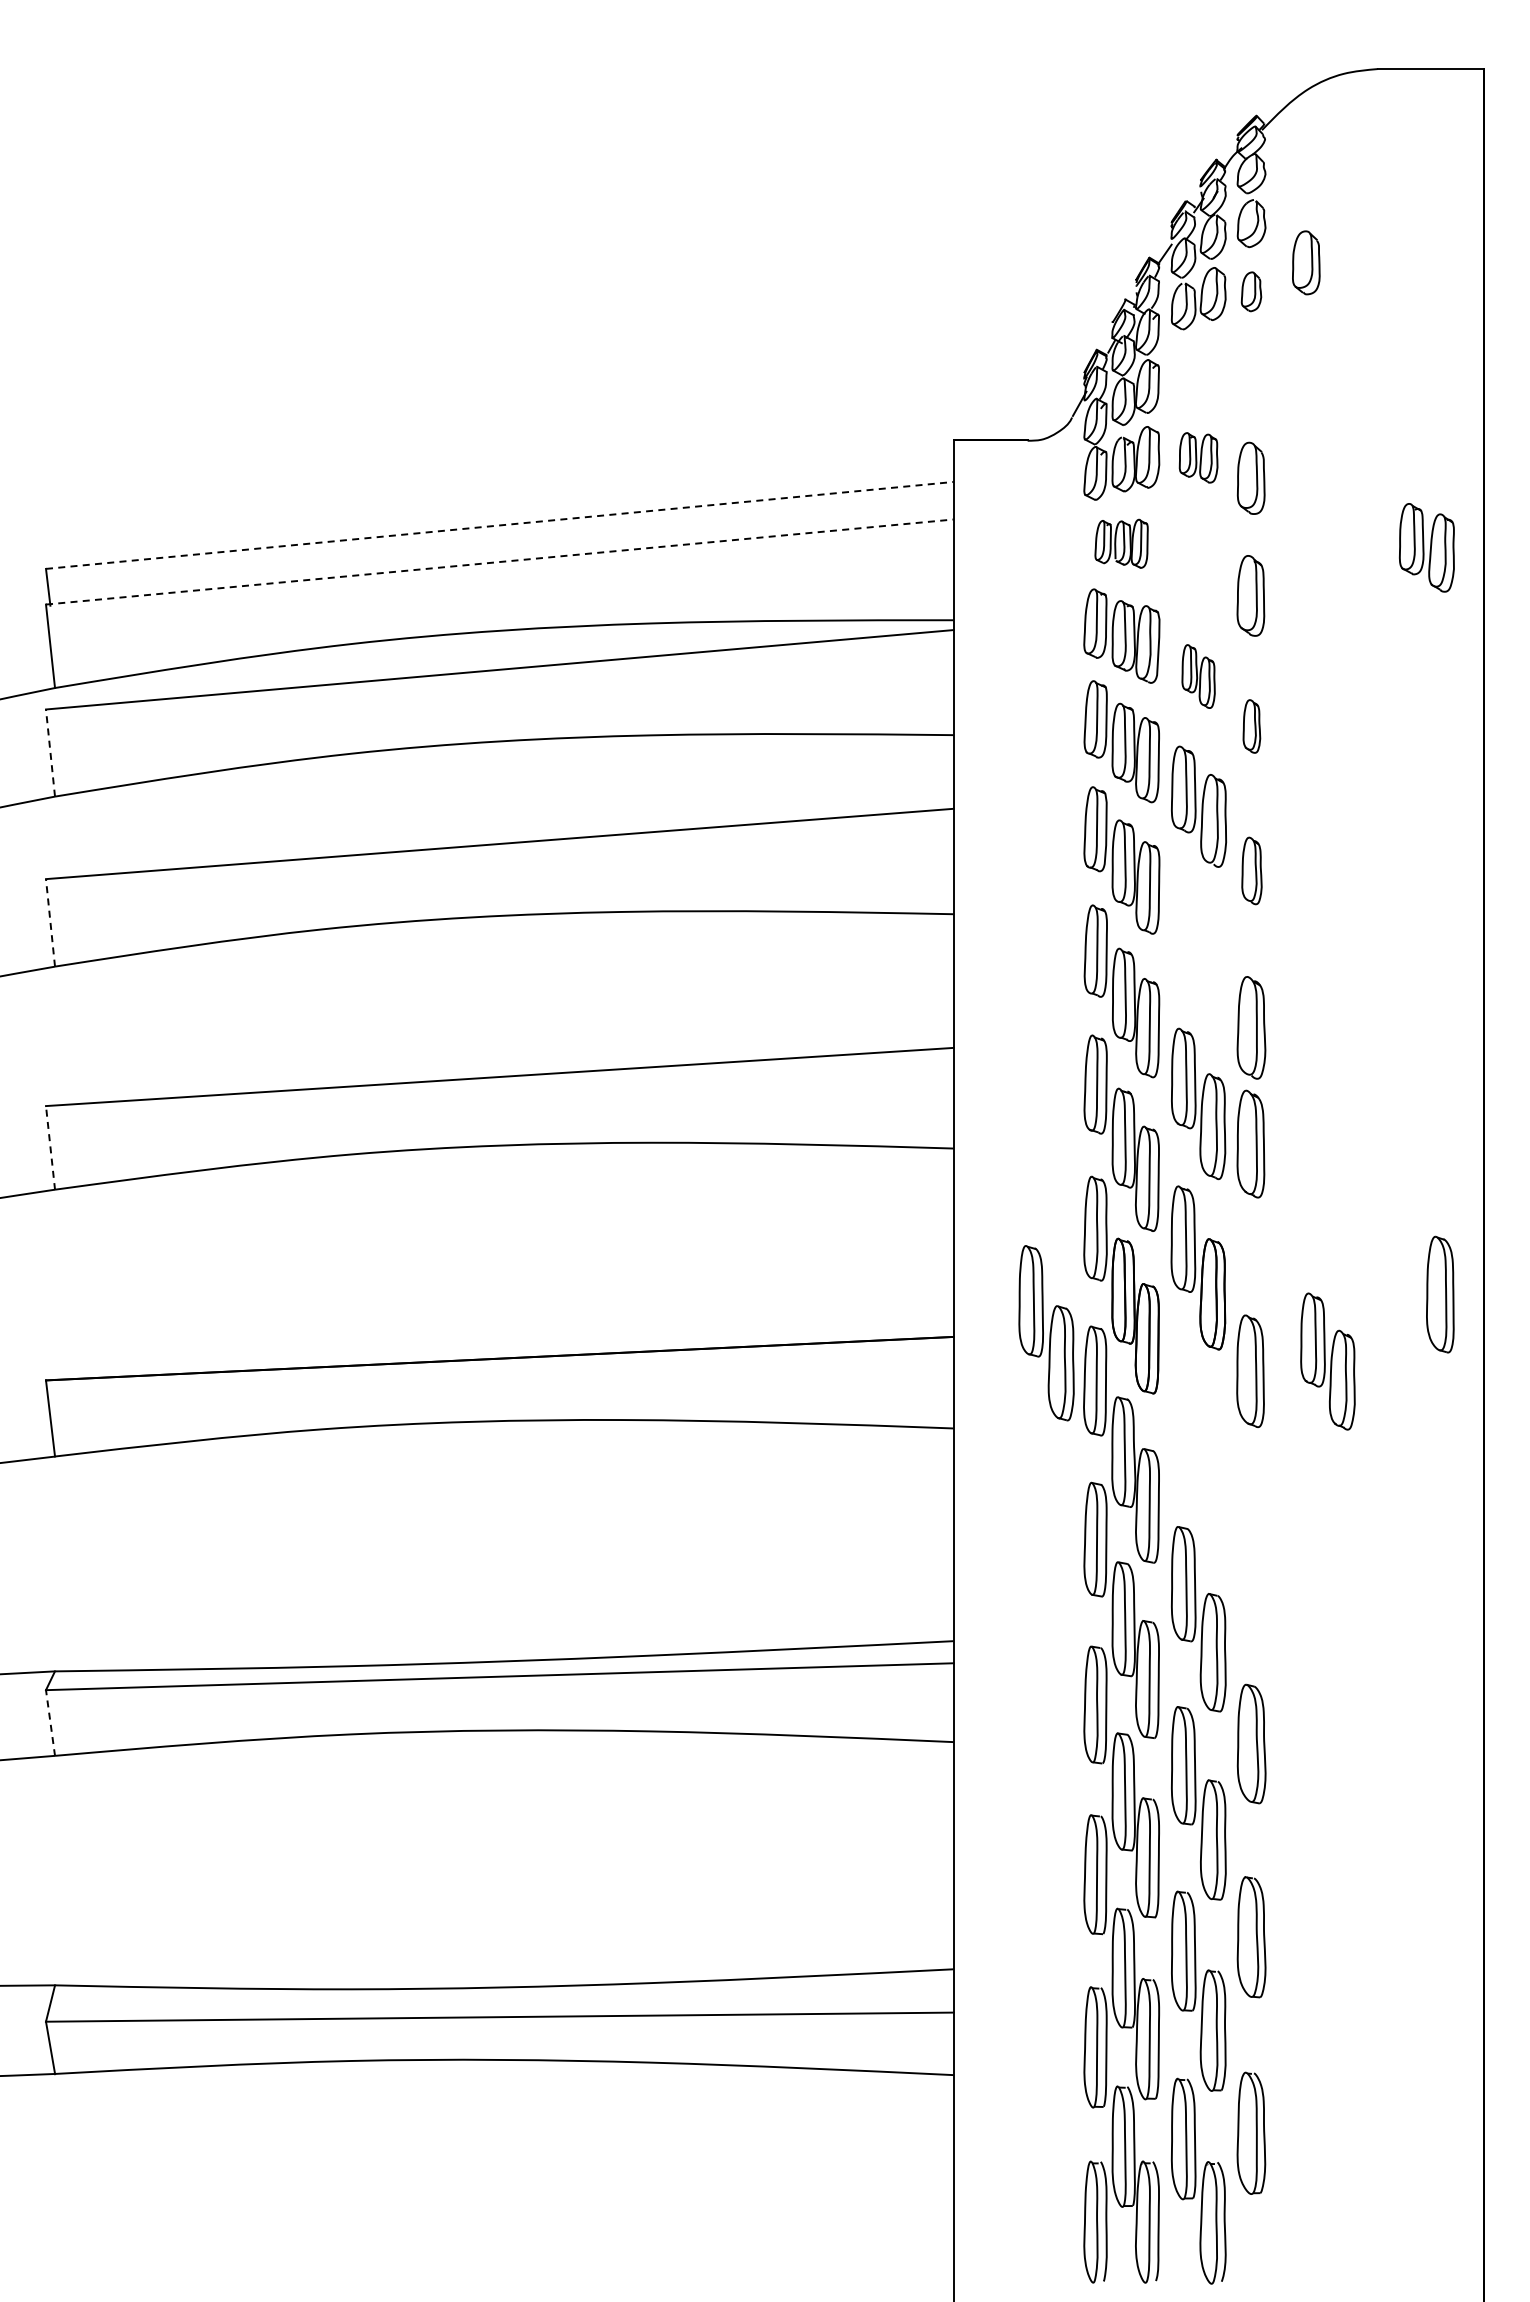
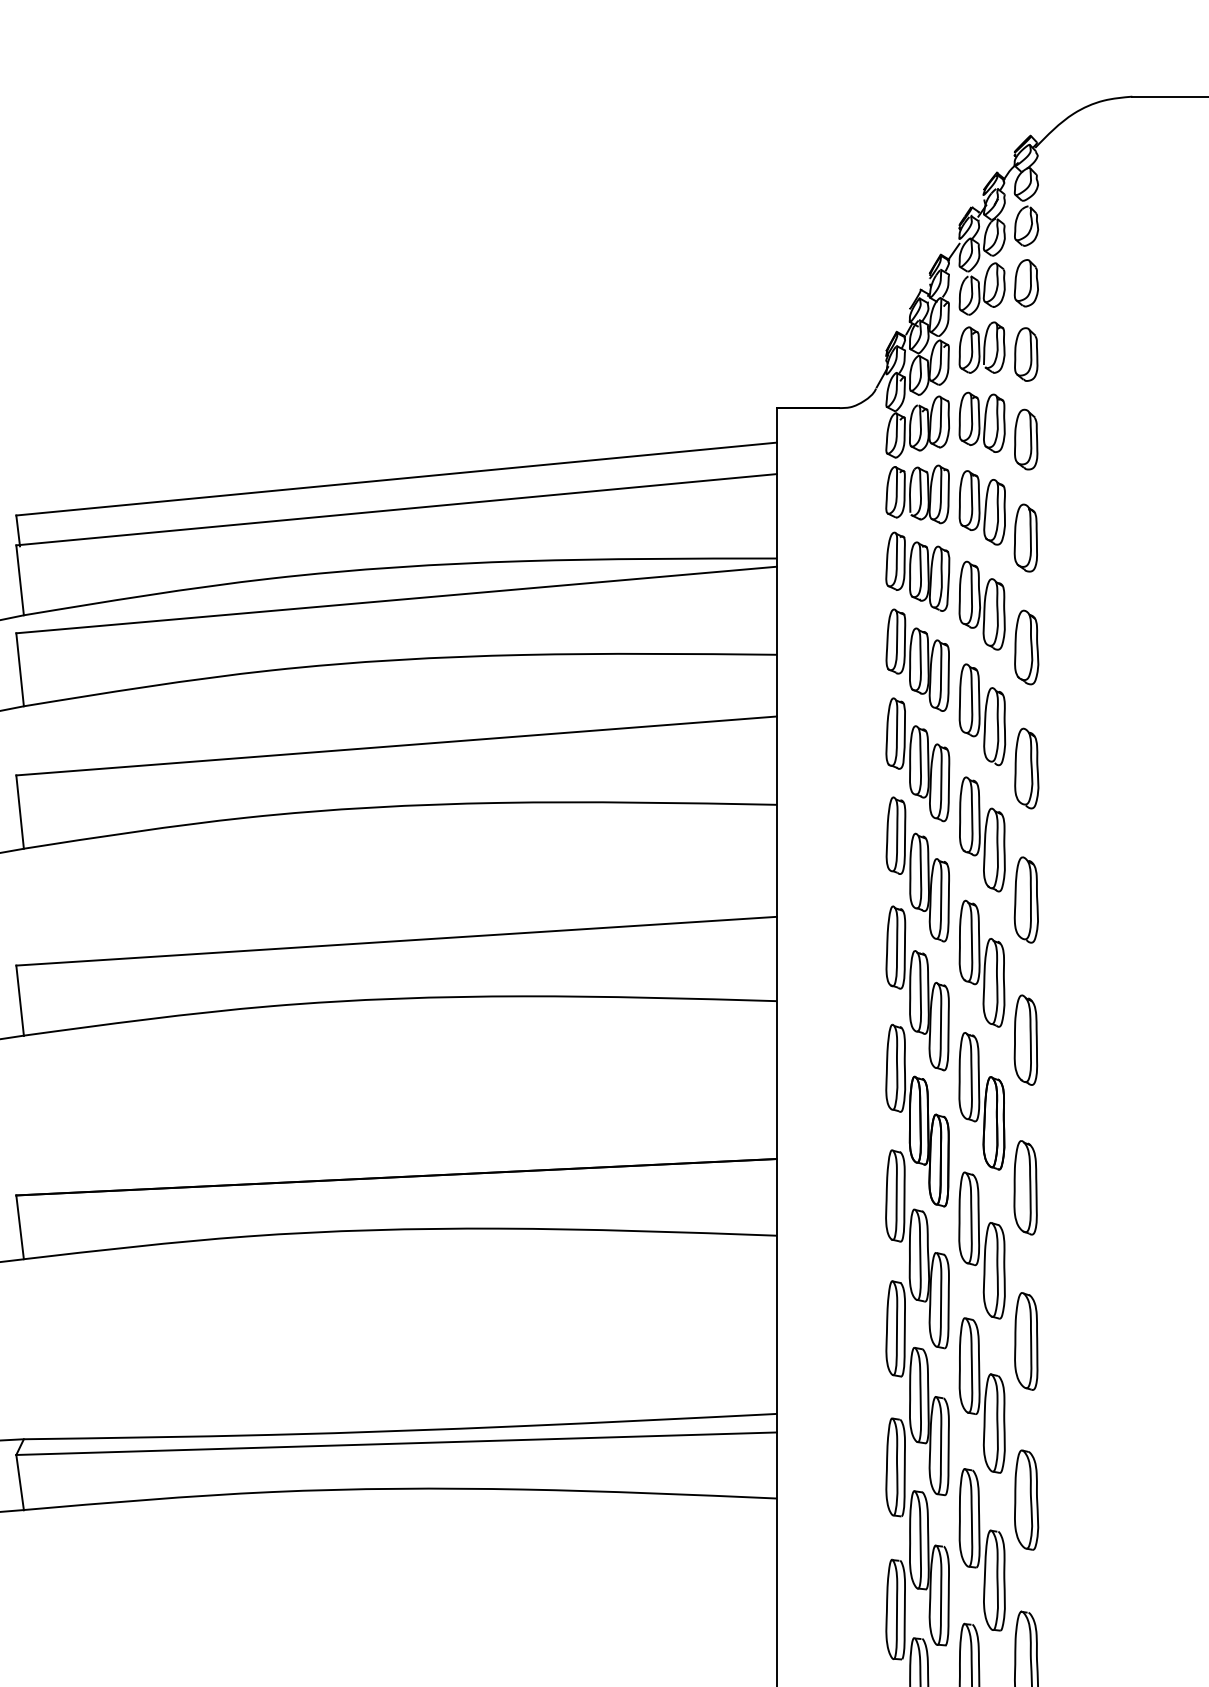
part: (1306, 262) -> (1026, 354), moved
part: (1251, 291) -> (1026, 283), size x1.43
part: (1198, 368) -> (982, 347), added
part: (1198, 457) -> (982, 422), size x1.43
line: (499, 525) -> (396, 479), dashed -> solid
part: (1121, 543) -> (917, 494), size x1.43
part: (1426, 547) -> (982, 507), moved
line: (499, 562) -> (396, 510), dashed -> solid
part: (1198, 676) -> (982, 605), size x1.67
part: (1251, 726) -> (1026, 647), size x1.67
line: (50, 753) -> (20, 670), dashed -> solid
part: (1251, 870) -> (1026, 768), size x1.43
line: (50, 922) -> (20, 811), dashed -> solid
part: (1250, 1143) -> (1025, 1039), moved
line: (50, 1147) -> (20, 1000), dashed -> solid
part: (1440, 1294) -> (1026, 1341), moved
part: (1046, 1333) -> (982, 1245), moved
part: (1327, 1361) -> (982, 834), moved
line: (50, 1722) -> (20, 1482), dashed -> solid

